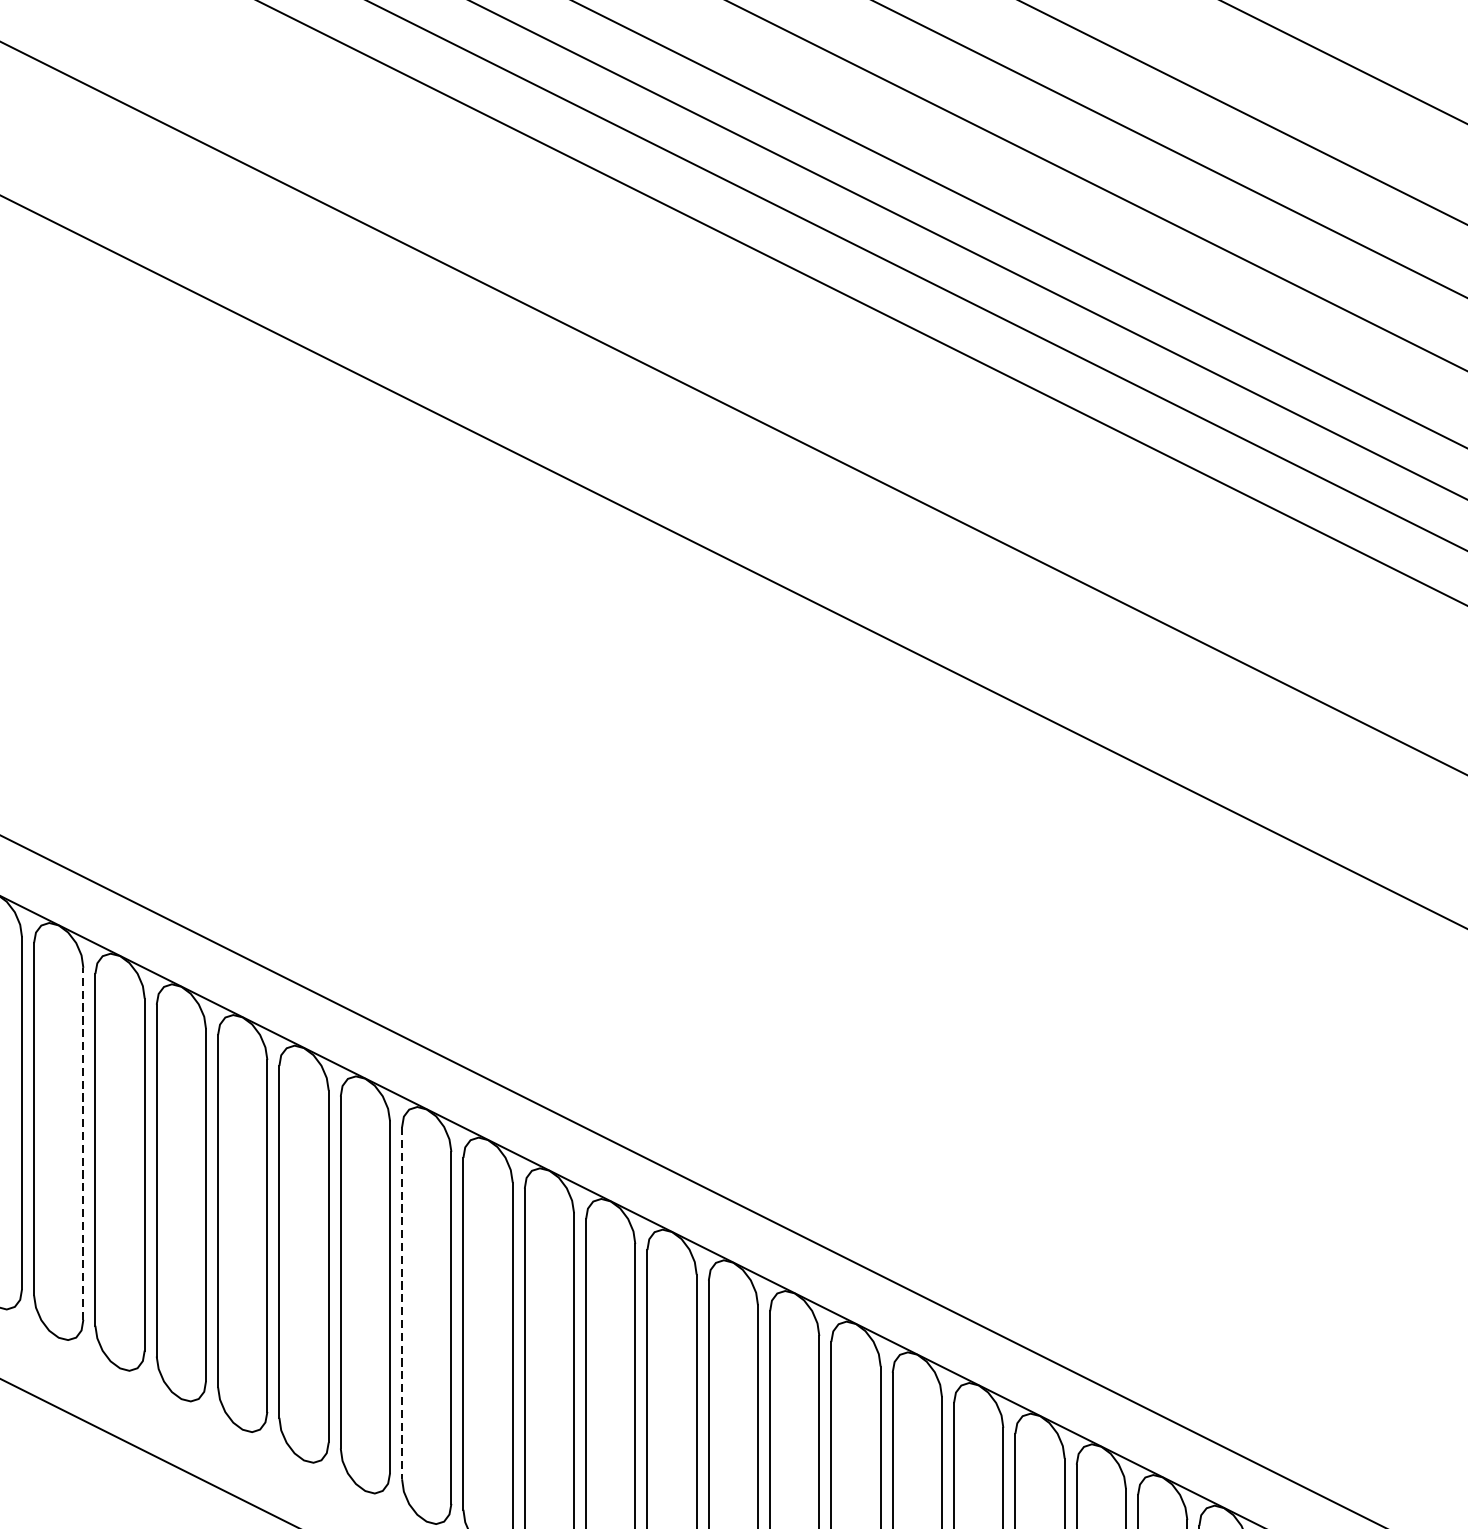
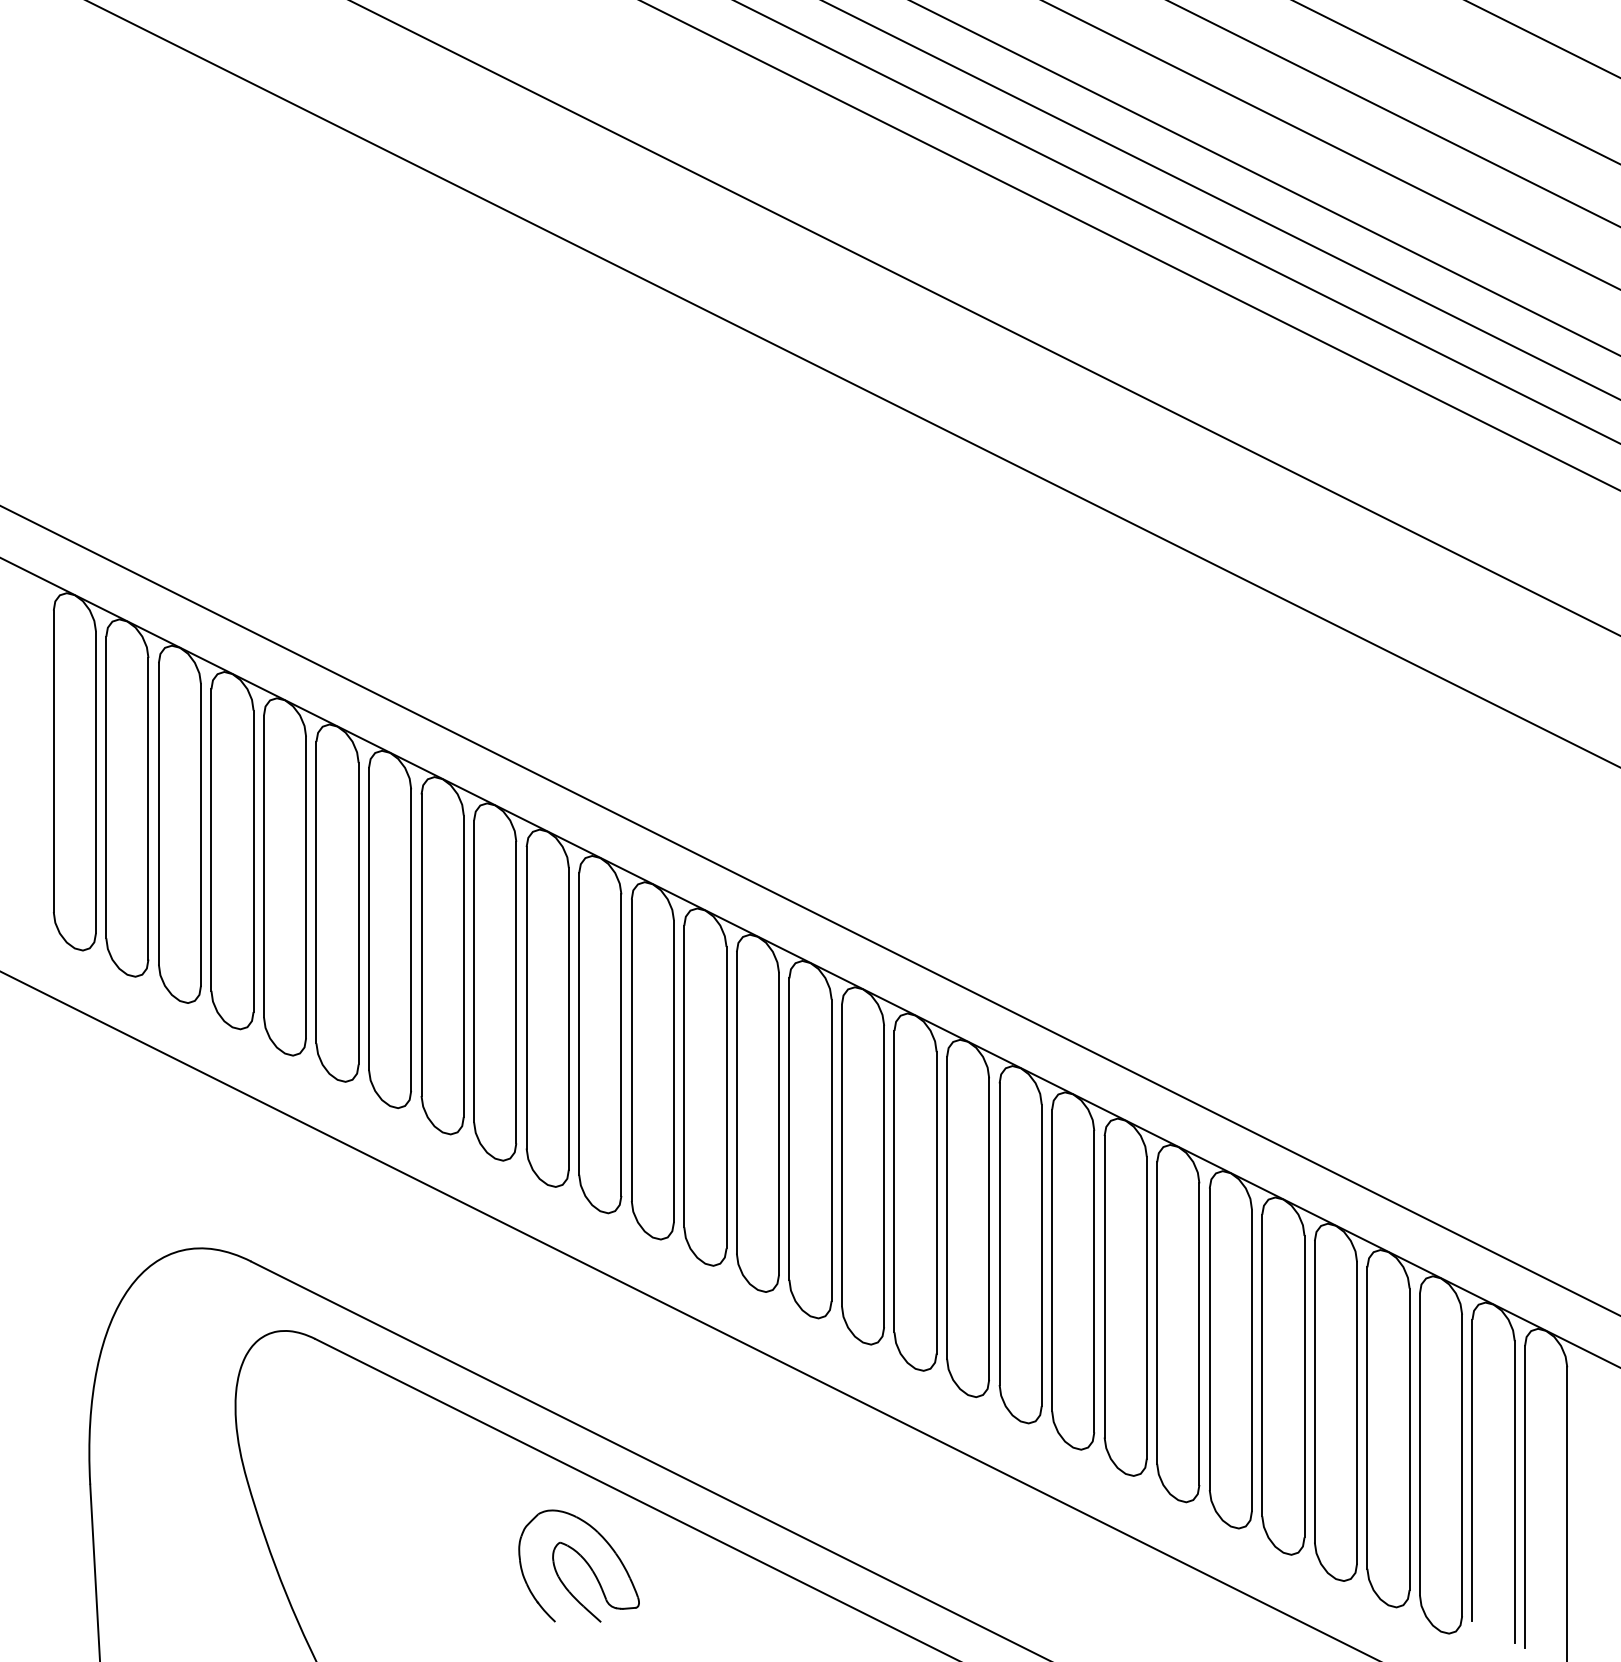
line: (83, 1144) -> (463, 966), dashed -> solid
line: (401, 1302) -> (736, 1102), dashed -> solid

